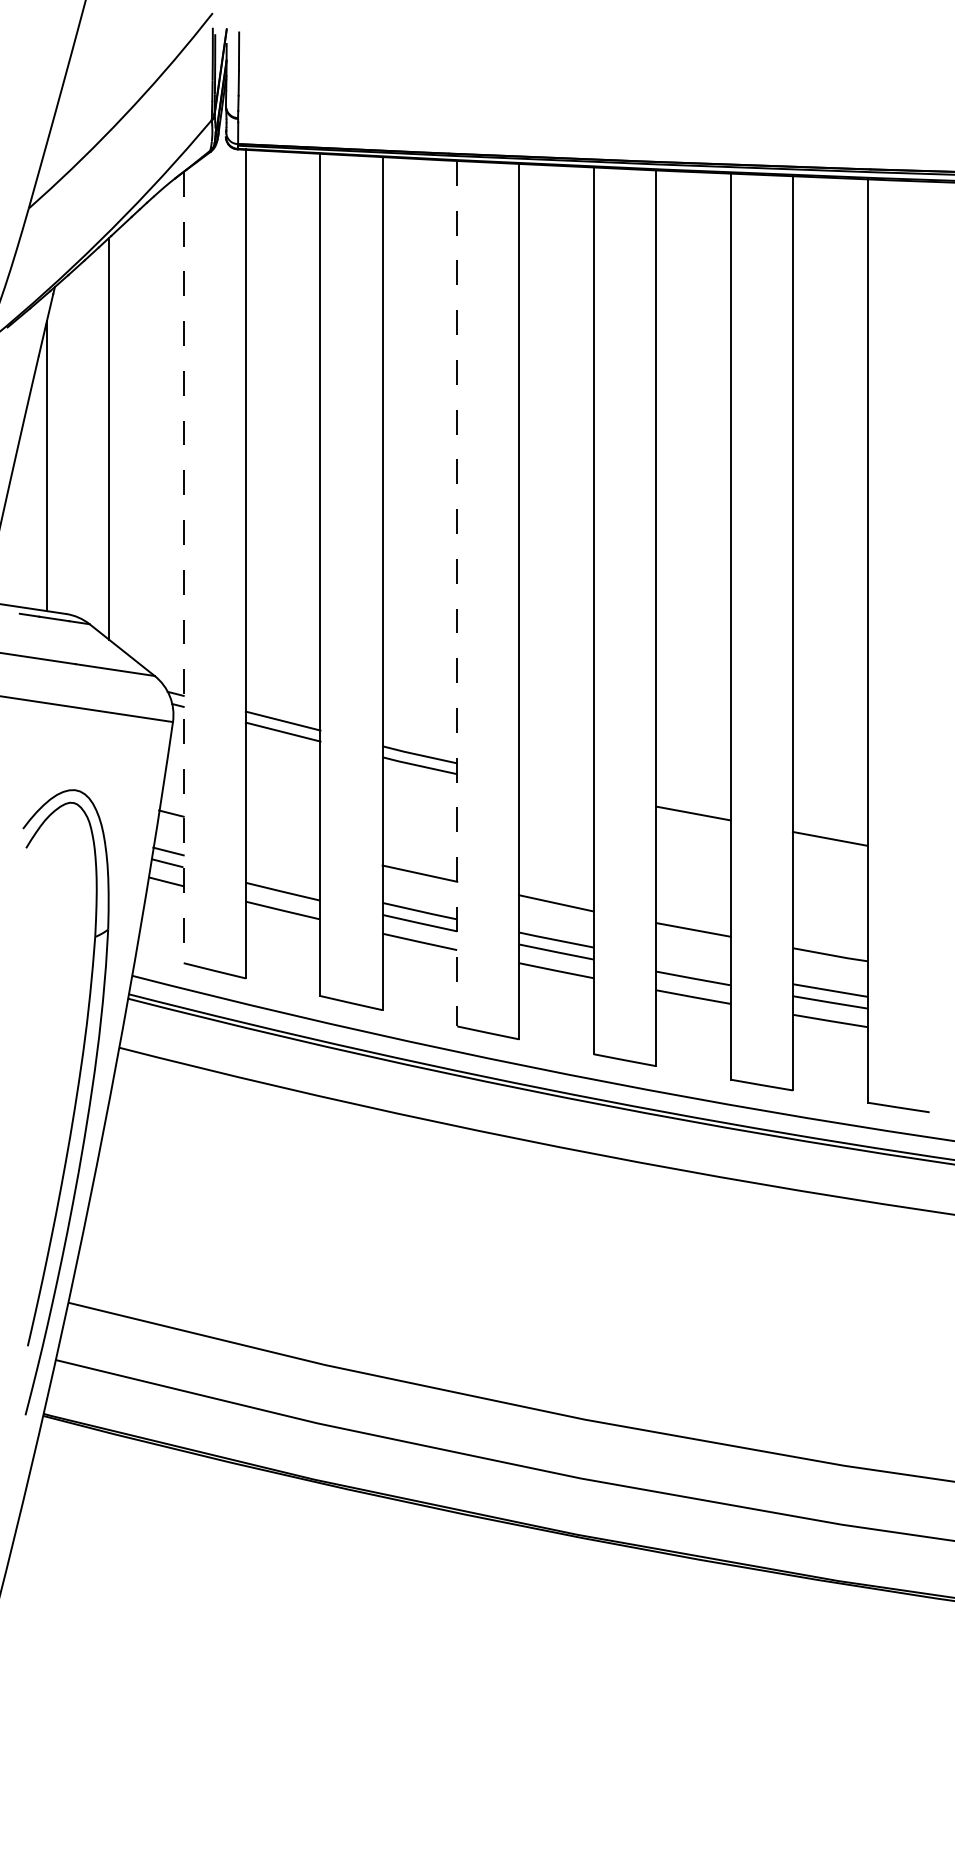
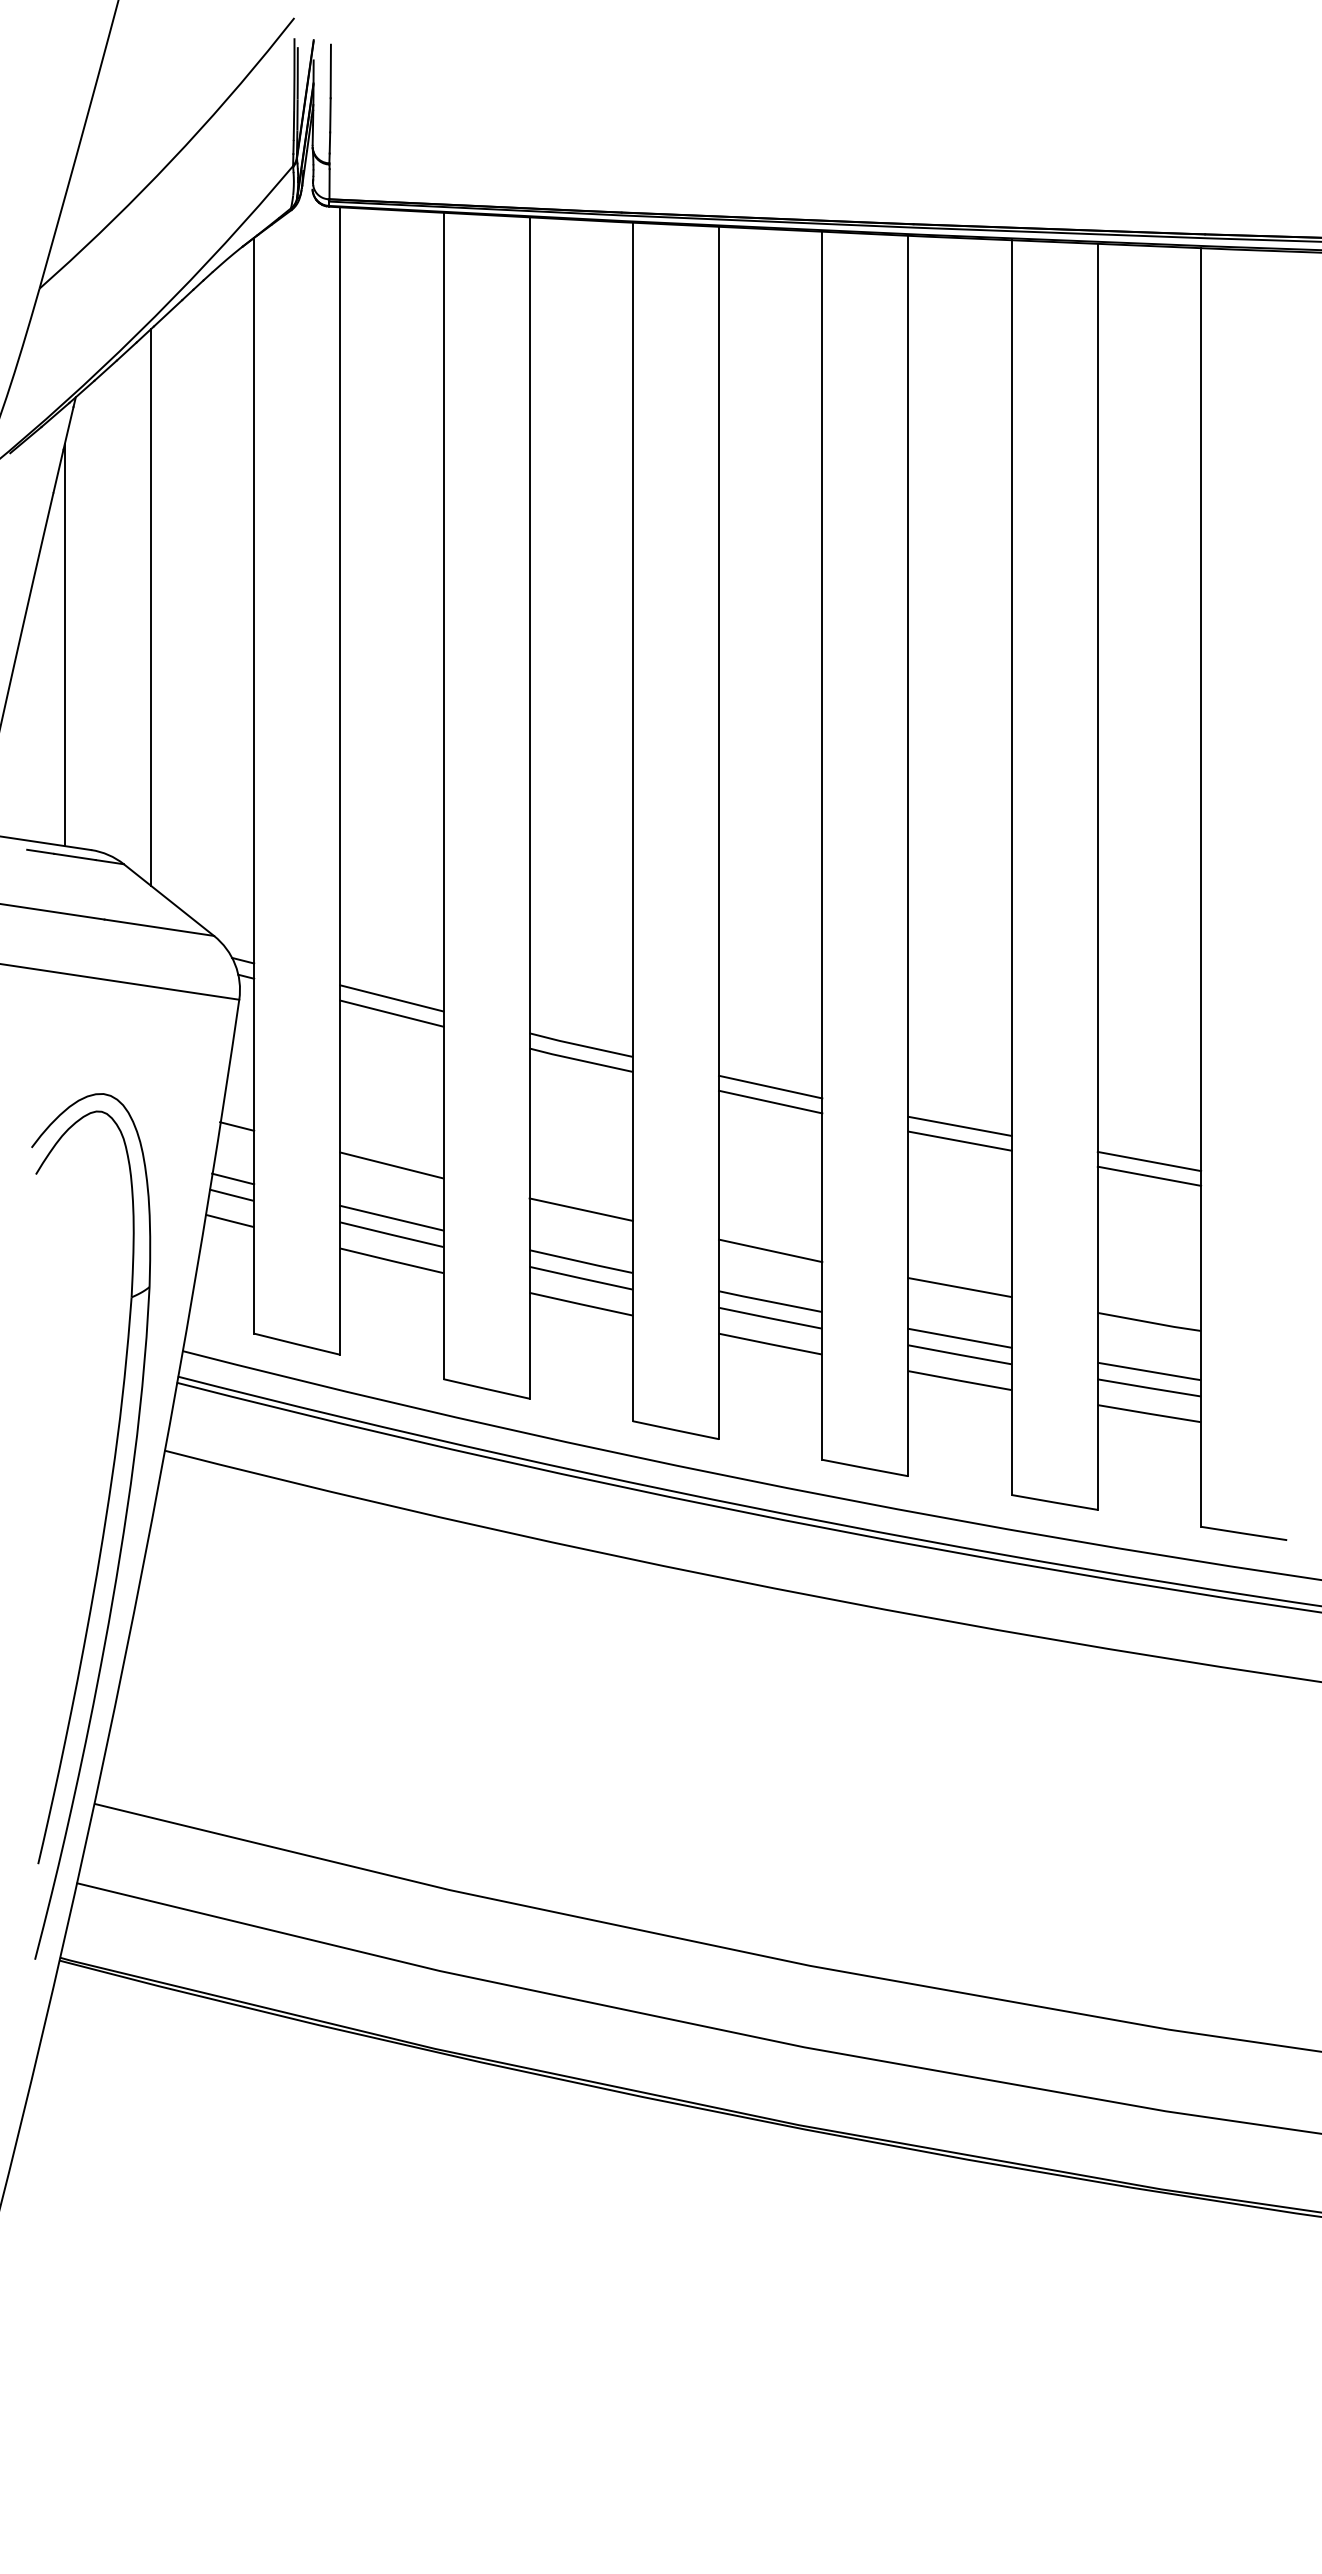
line: (183, 567) -> (254, 785), dashed -> solid
line: (456, 594) -> (632, 822), dashed -> solid
line: (556, 784) -> (770, 1086), added
line: (556, 795) -> (770, 1101), added
line: (693, 823) -> (959, 1140), added
line: (282, 841) -> (391, 1165), added
line: (830, 848) -> (1149, 1175), added
line: (282, 879) -> (391, 1217), added
line: (693, 965) -> (959, 1337), added

